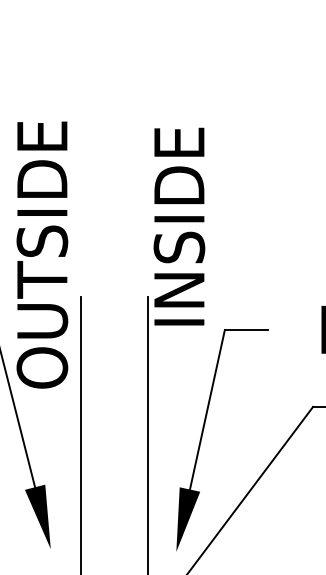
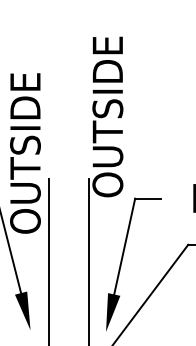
text: (178, 193) -> (107, 116), INSIDE -> OUTSIDE

